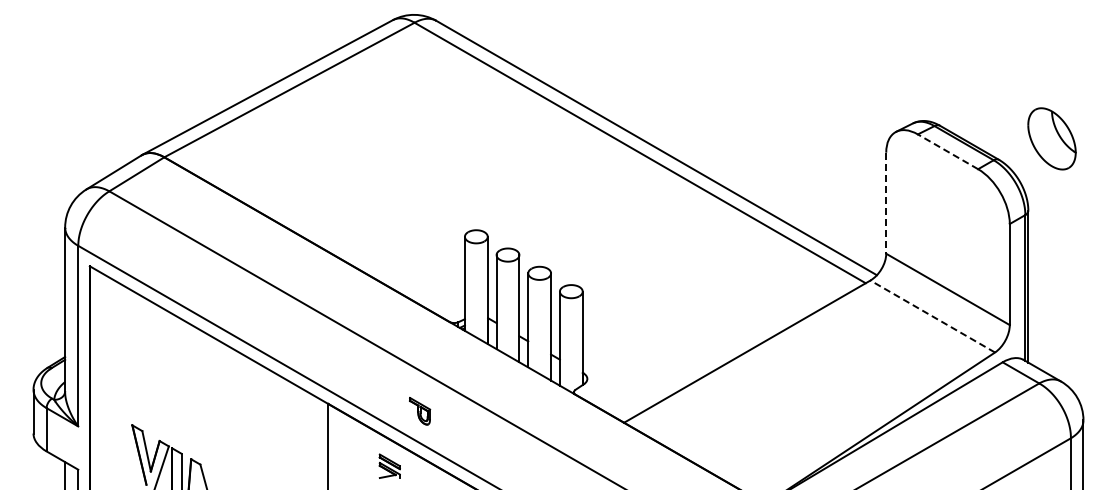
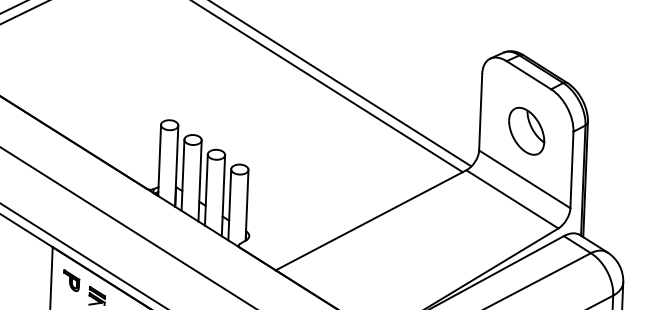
part: (1051, 138) -> (526, 130), moved
line: (948, 151) -> (529, 75), dashed -> solid
line: (886, 203) -> (480, 112), dashed -> solid
line: (932, 316) -> (512, 199), dashed -> solid
part: (420, 411) -> (71, 280), moved

